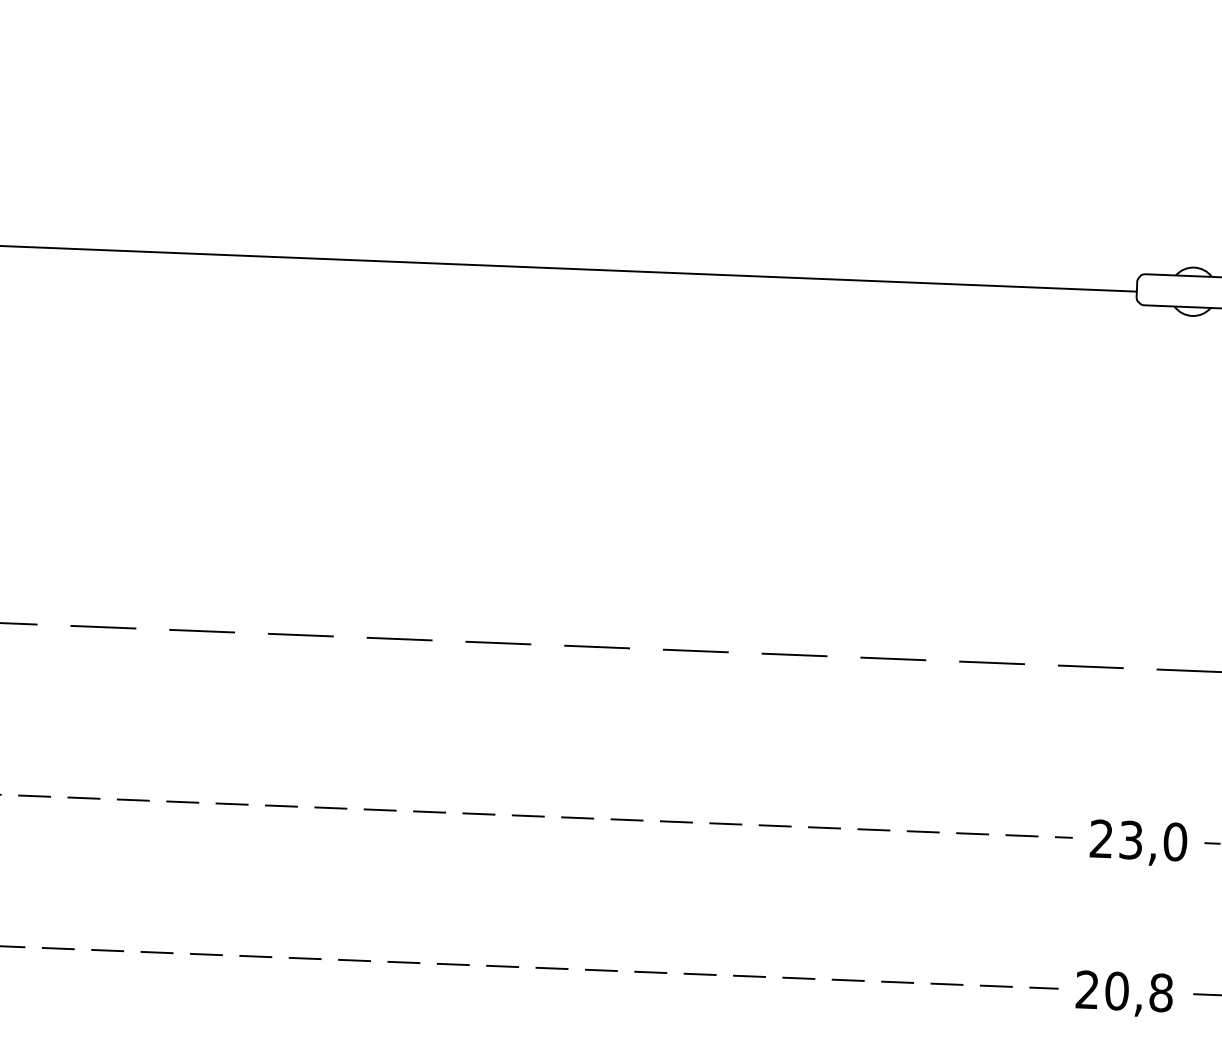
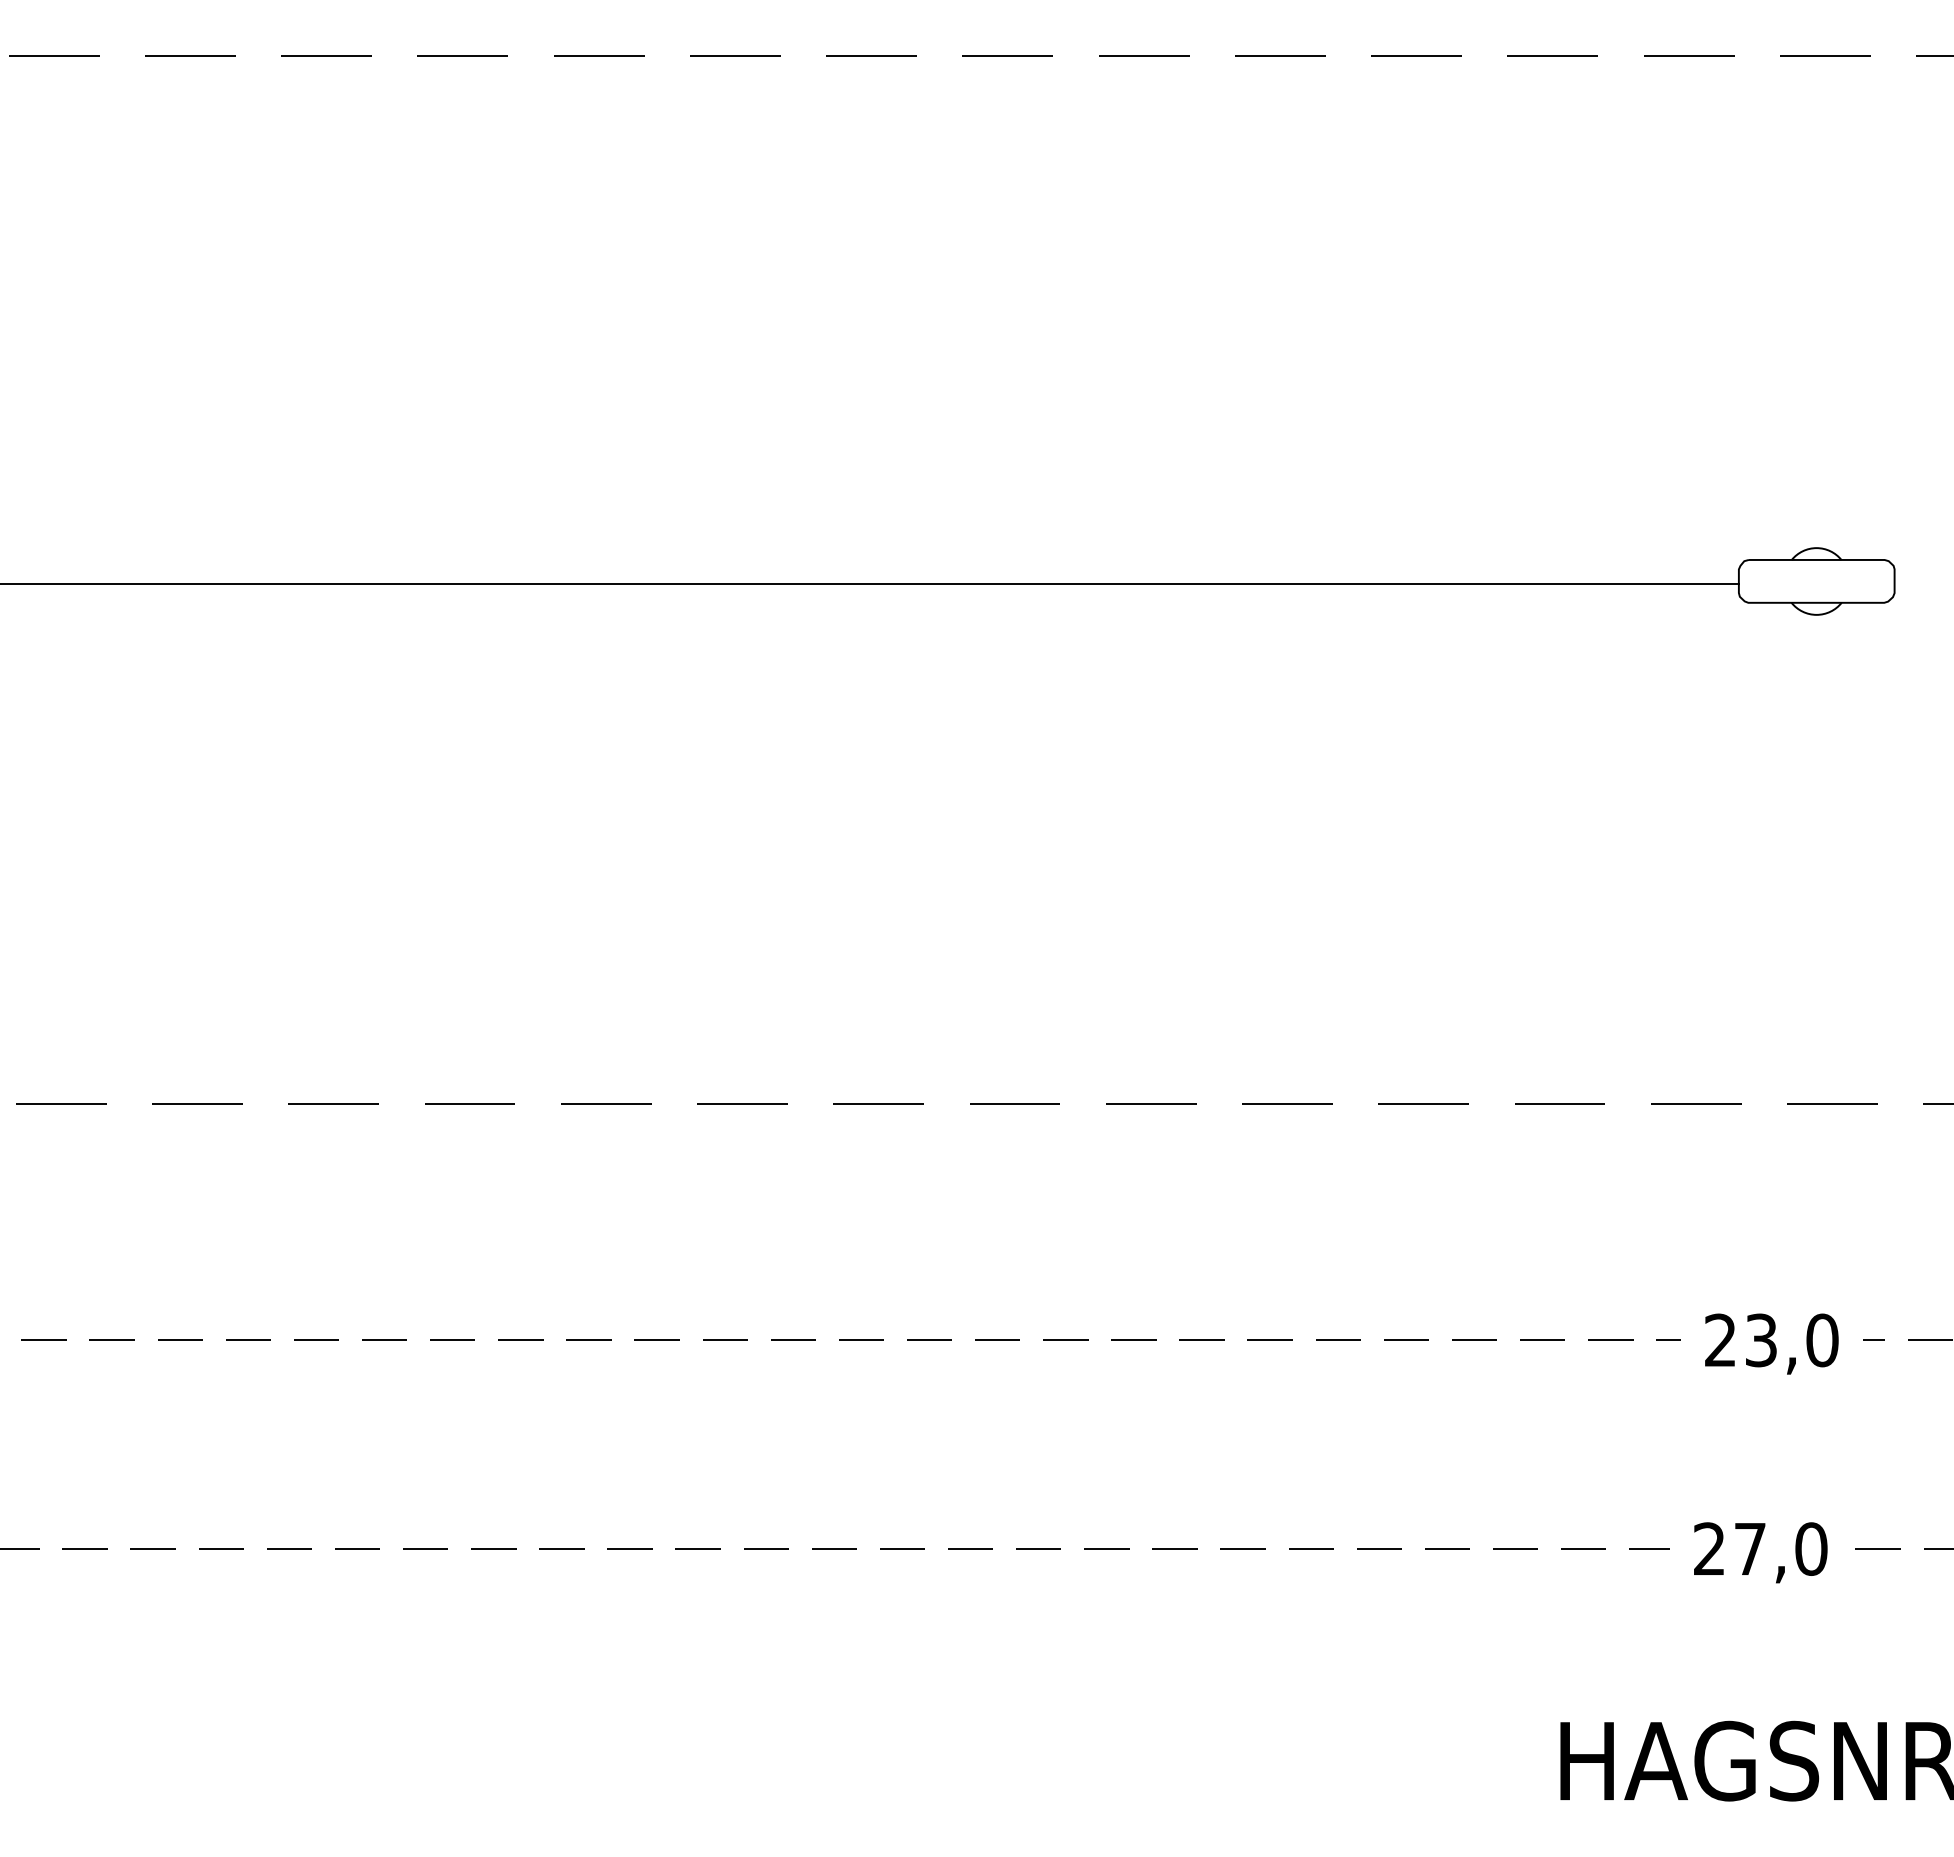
text: (1138, 991) -> (1780, 1548), 20,8 -> 27,0

